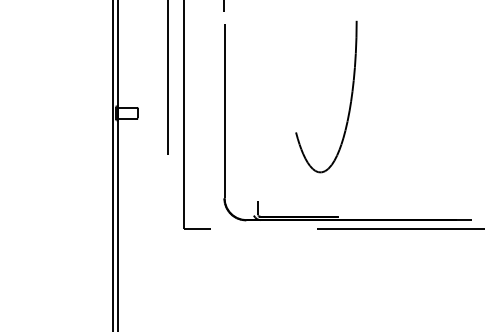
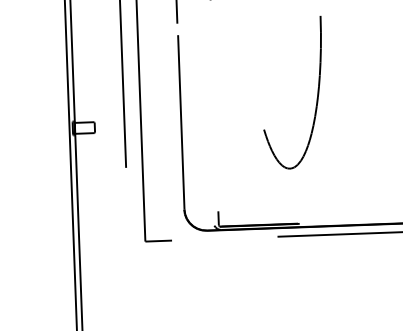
part: (350, 96) -> (317, 91), moved

